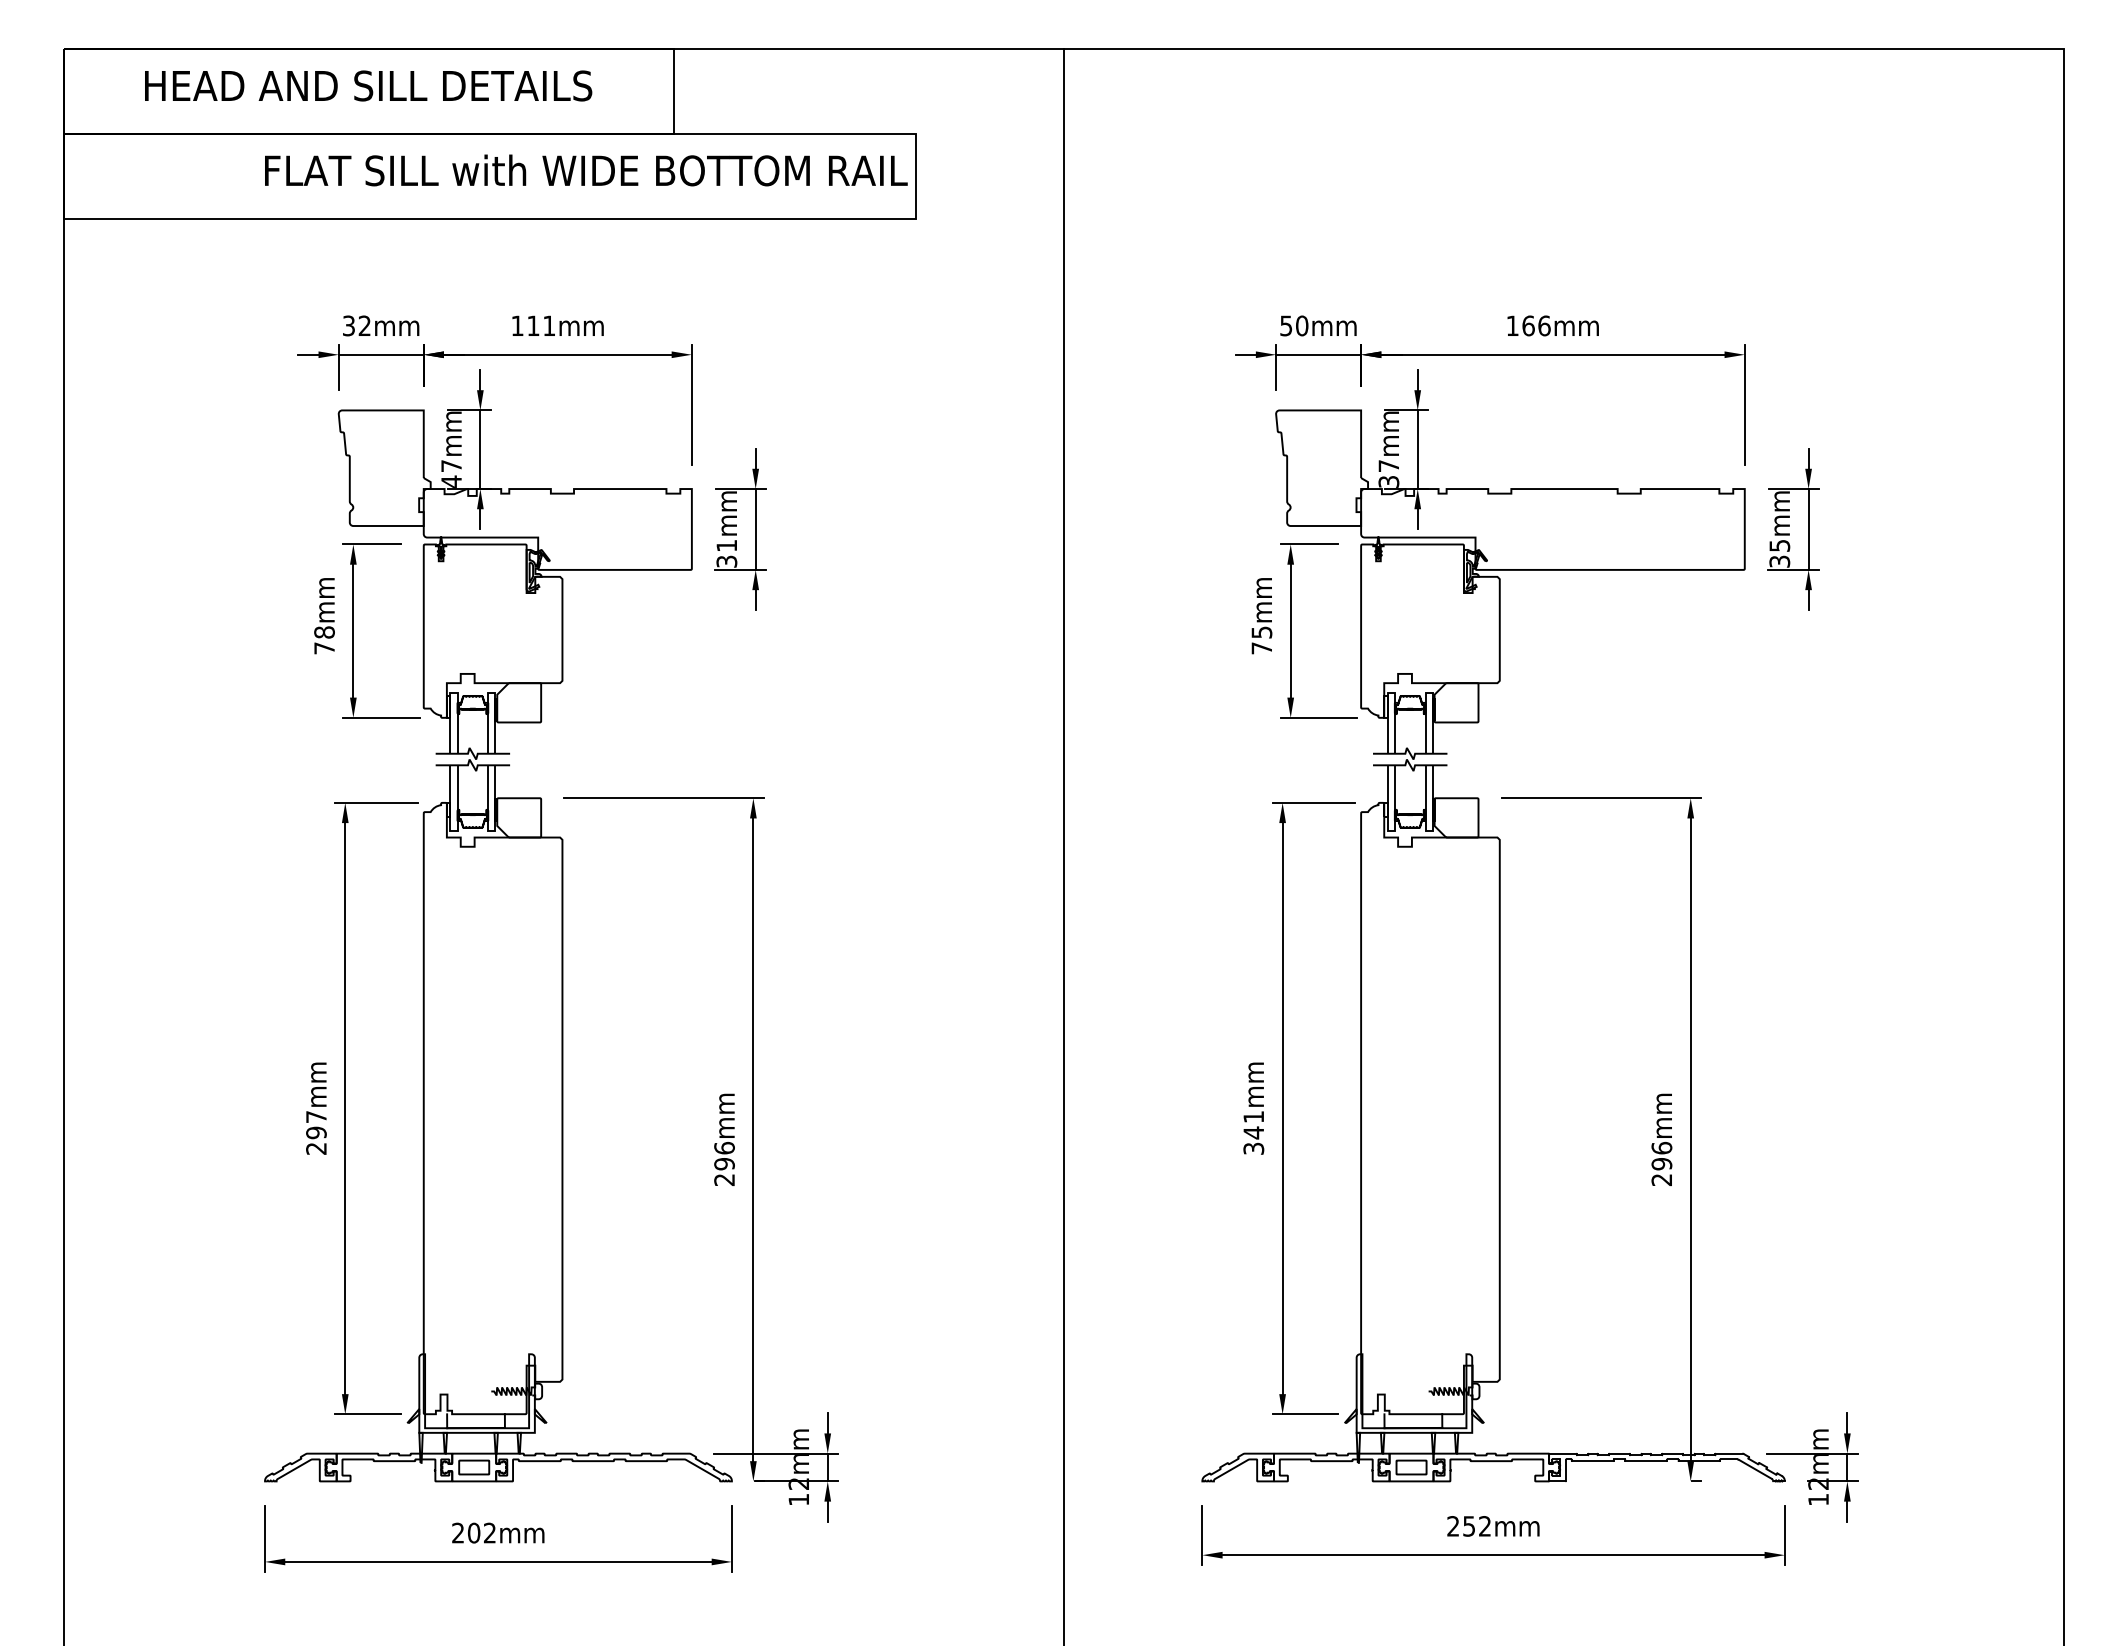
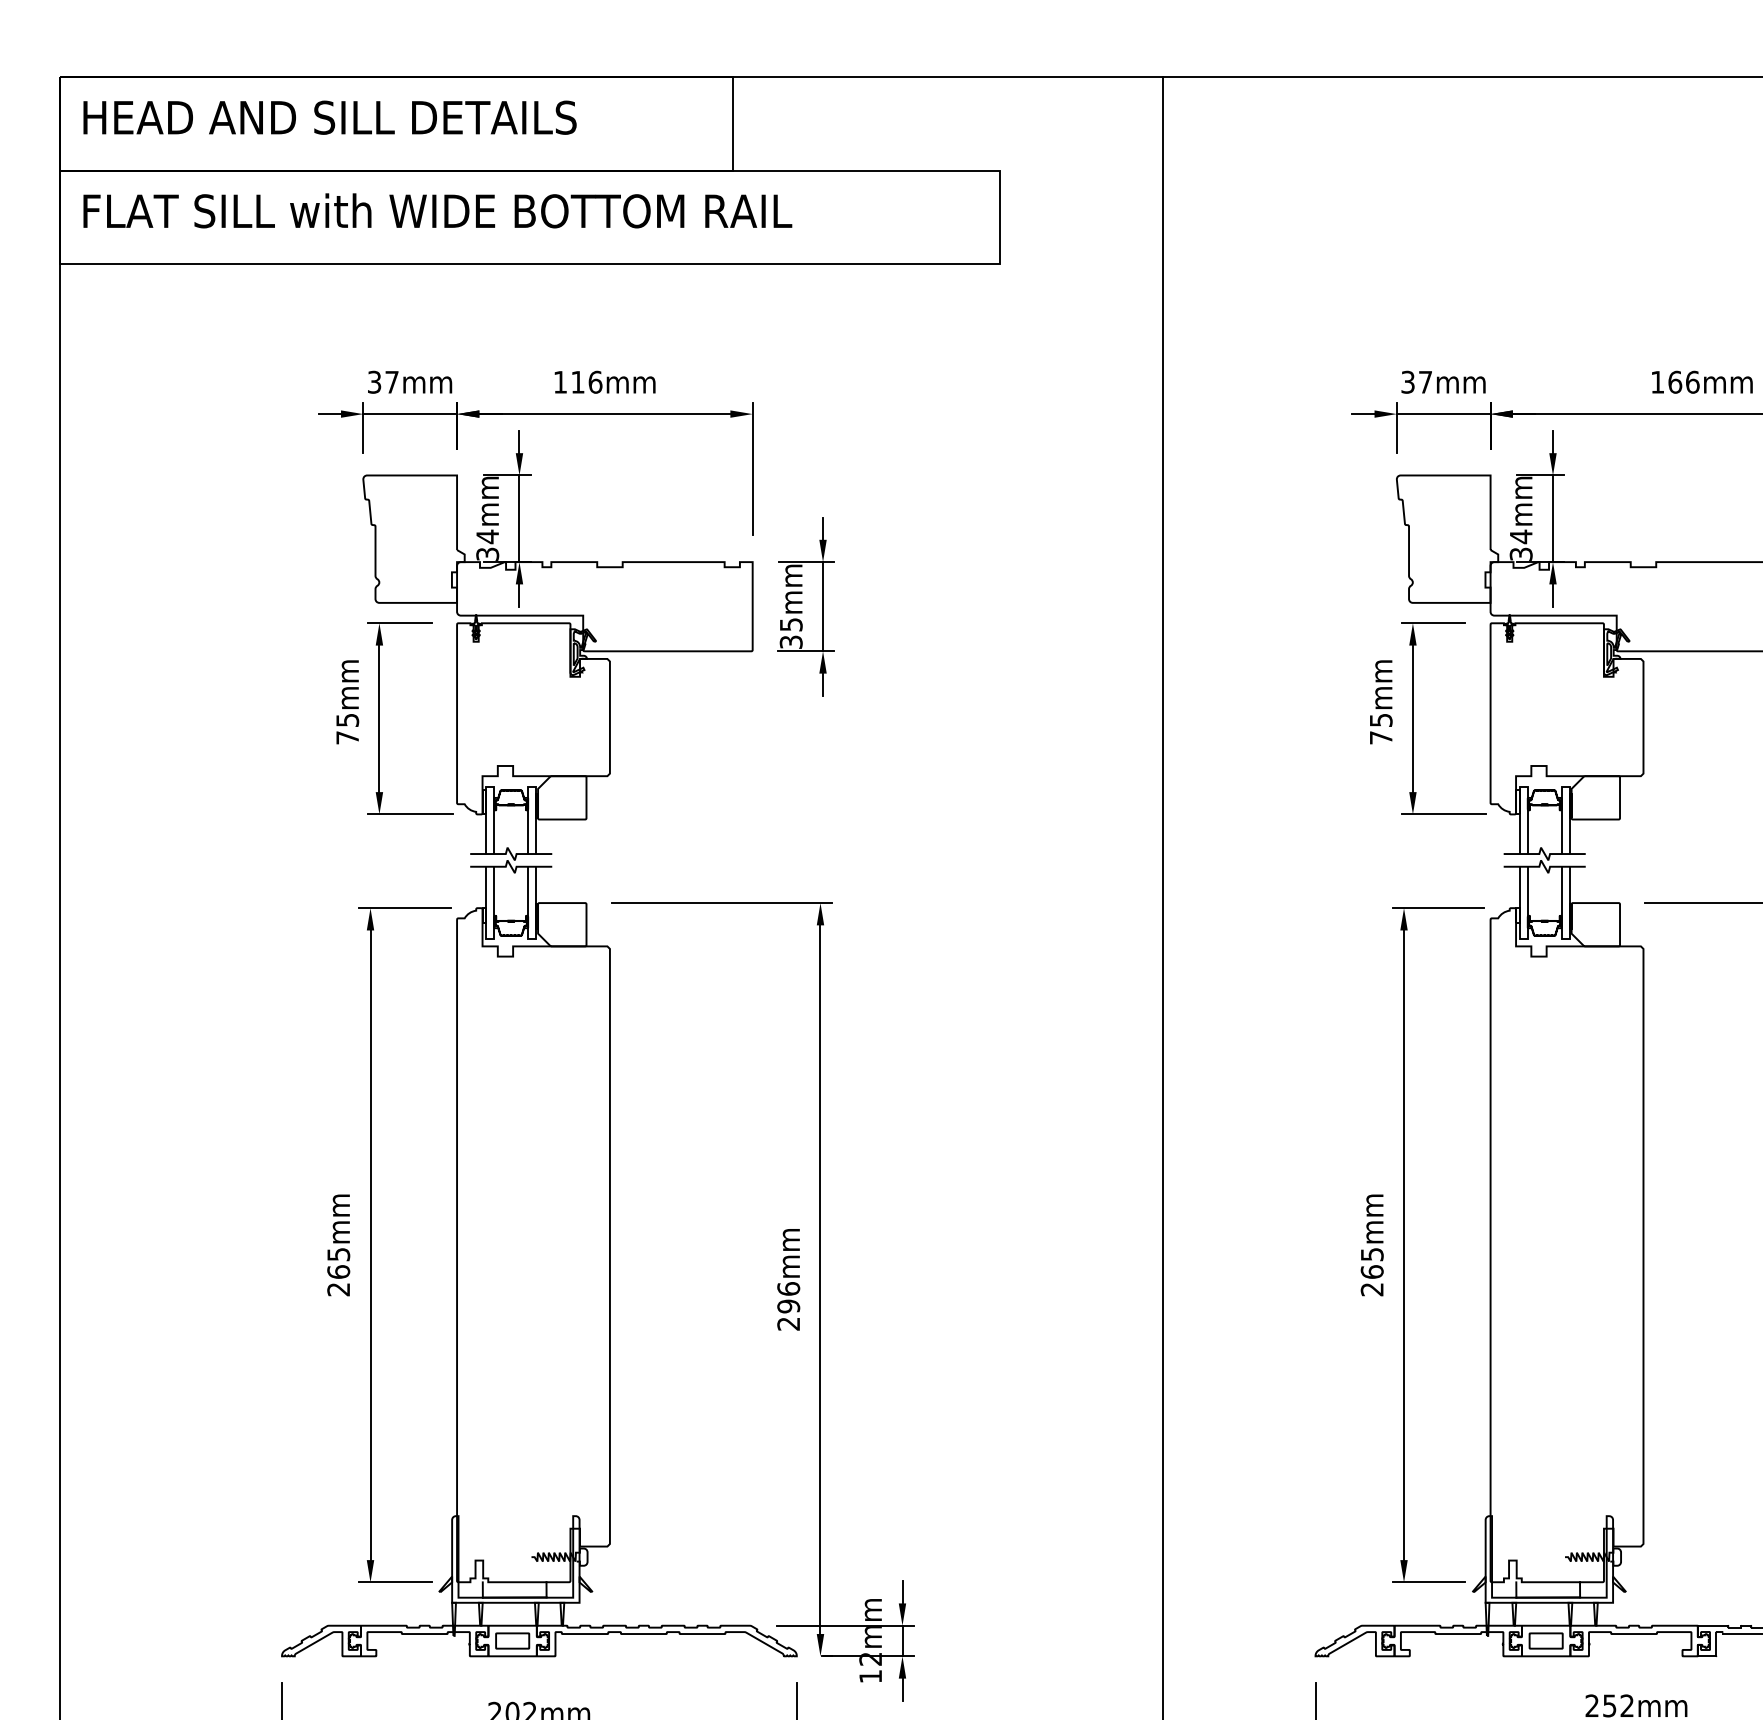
text: (368, 85) -> (329, 117), moved
text: (586, 170) -> (438, 210), moved
text: (364, 325) -> (391, 381), 32mm -> 37mm
text: (549, 325) -> (595, 381), 111mm -> 116mm
text: (1294, 325) -> (1417, 381), 50mm -> 37mm
text: (1388, 465) -> (1520, 536), 37mm -> 34mm
text: (451, 473) -> (487, 545), 47mm -> 34mm
text: (726, 545) -> (790, 624), 31mm -> 35mm
text: (324, 632) -> (347, 720), 78mm -> 75mm
text: (316, 1125) -> (338, 1263), 297mm -> 265mm
text: (1253, 1132) -> (1371, 1271), 341mm -> 265mm

